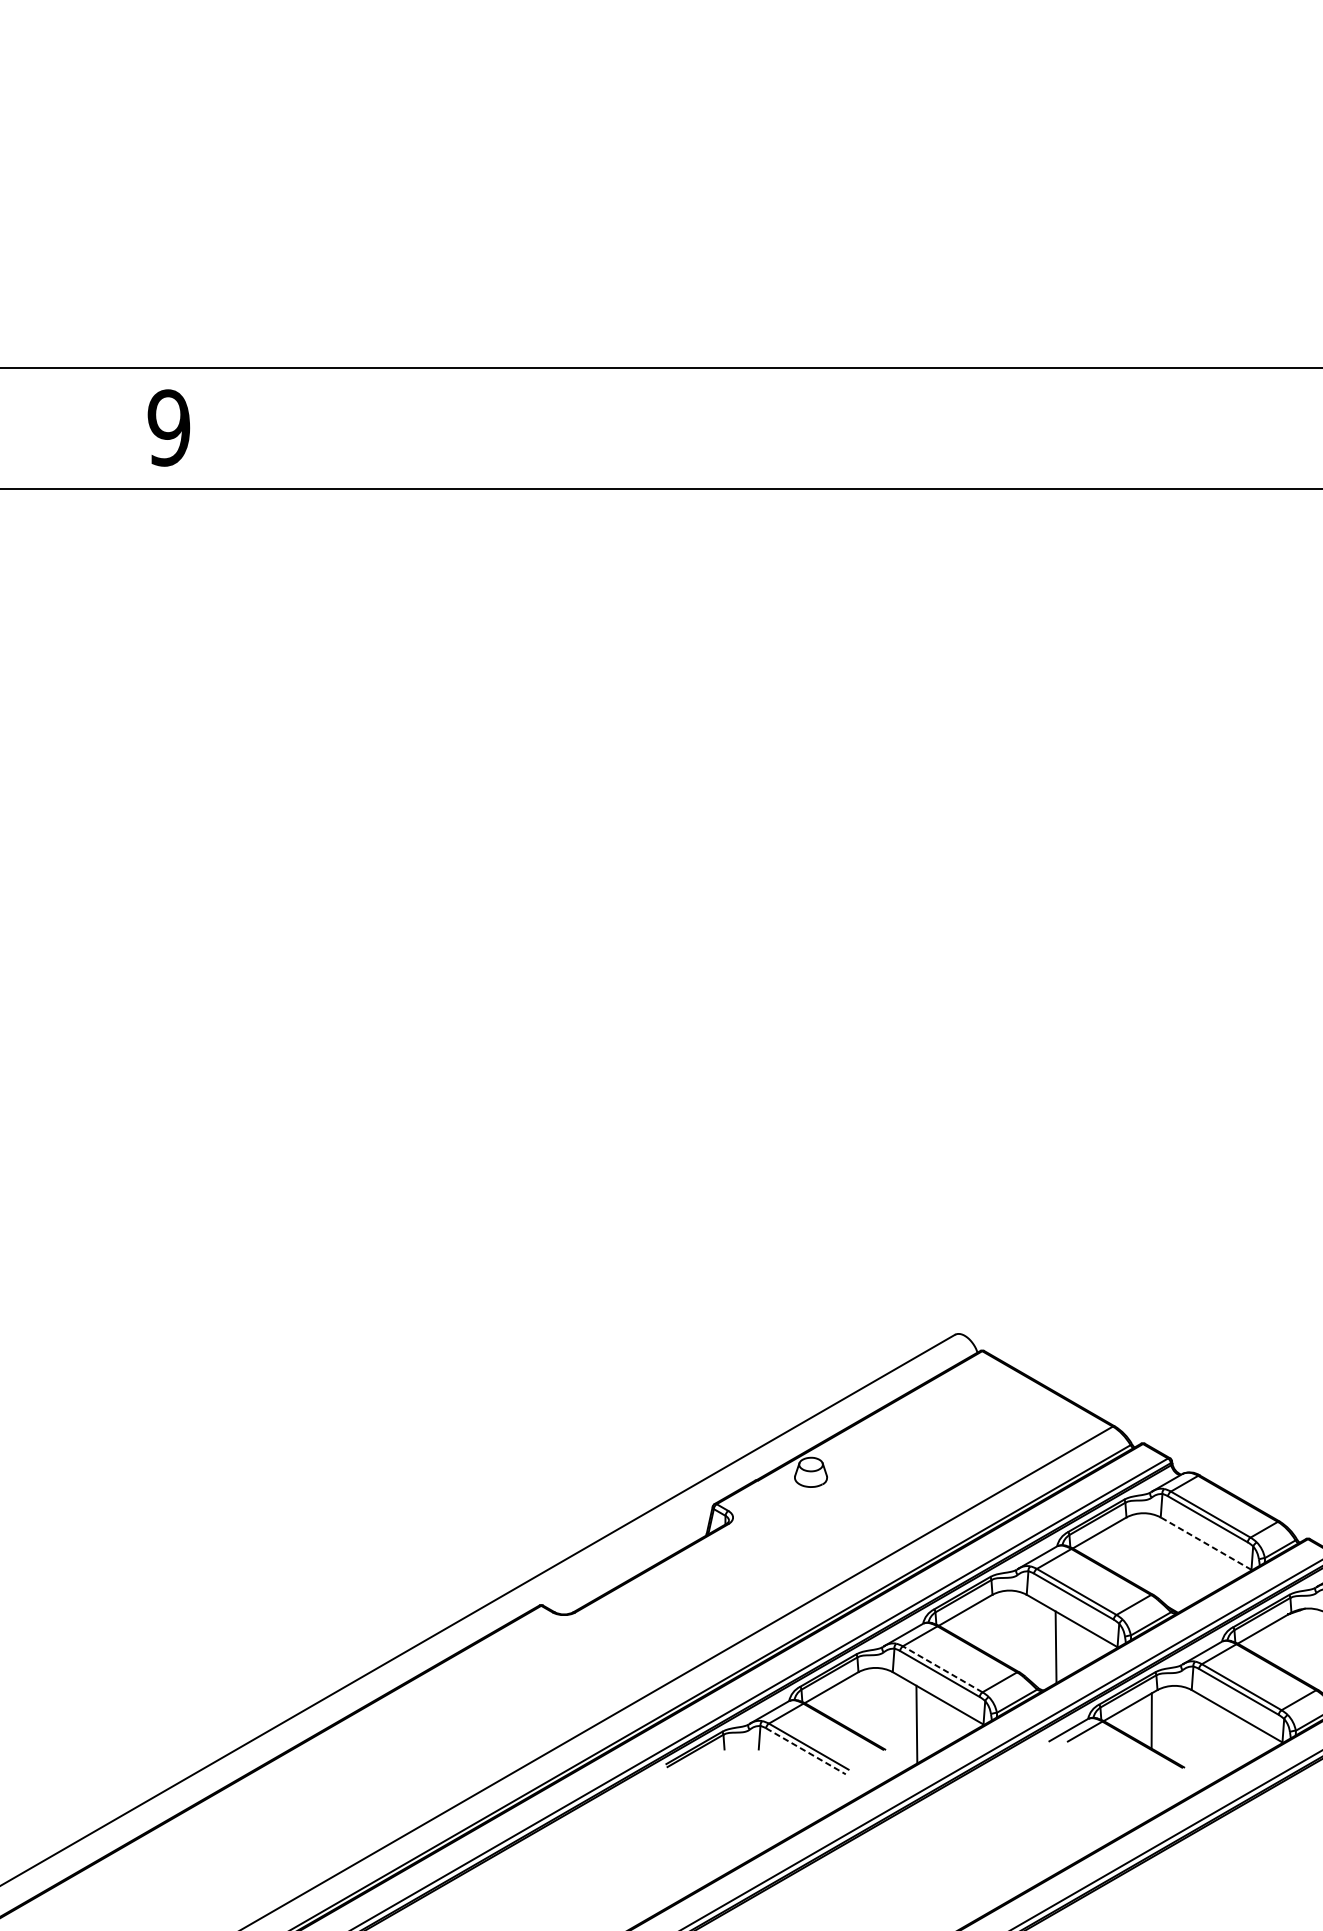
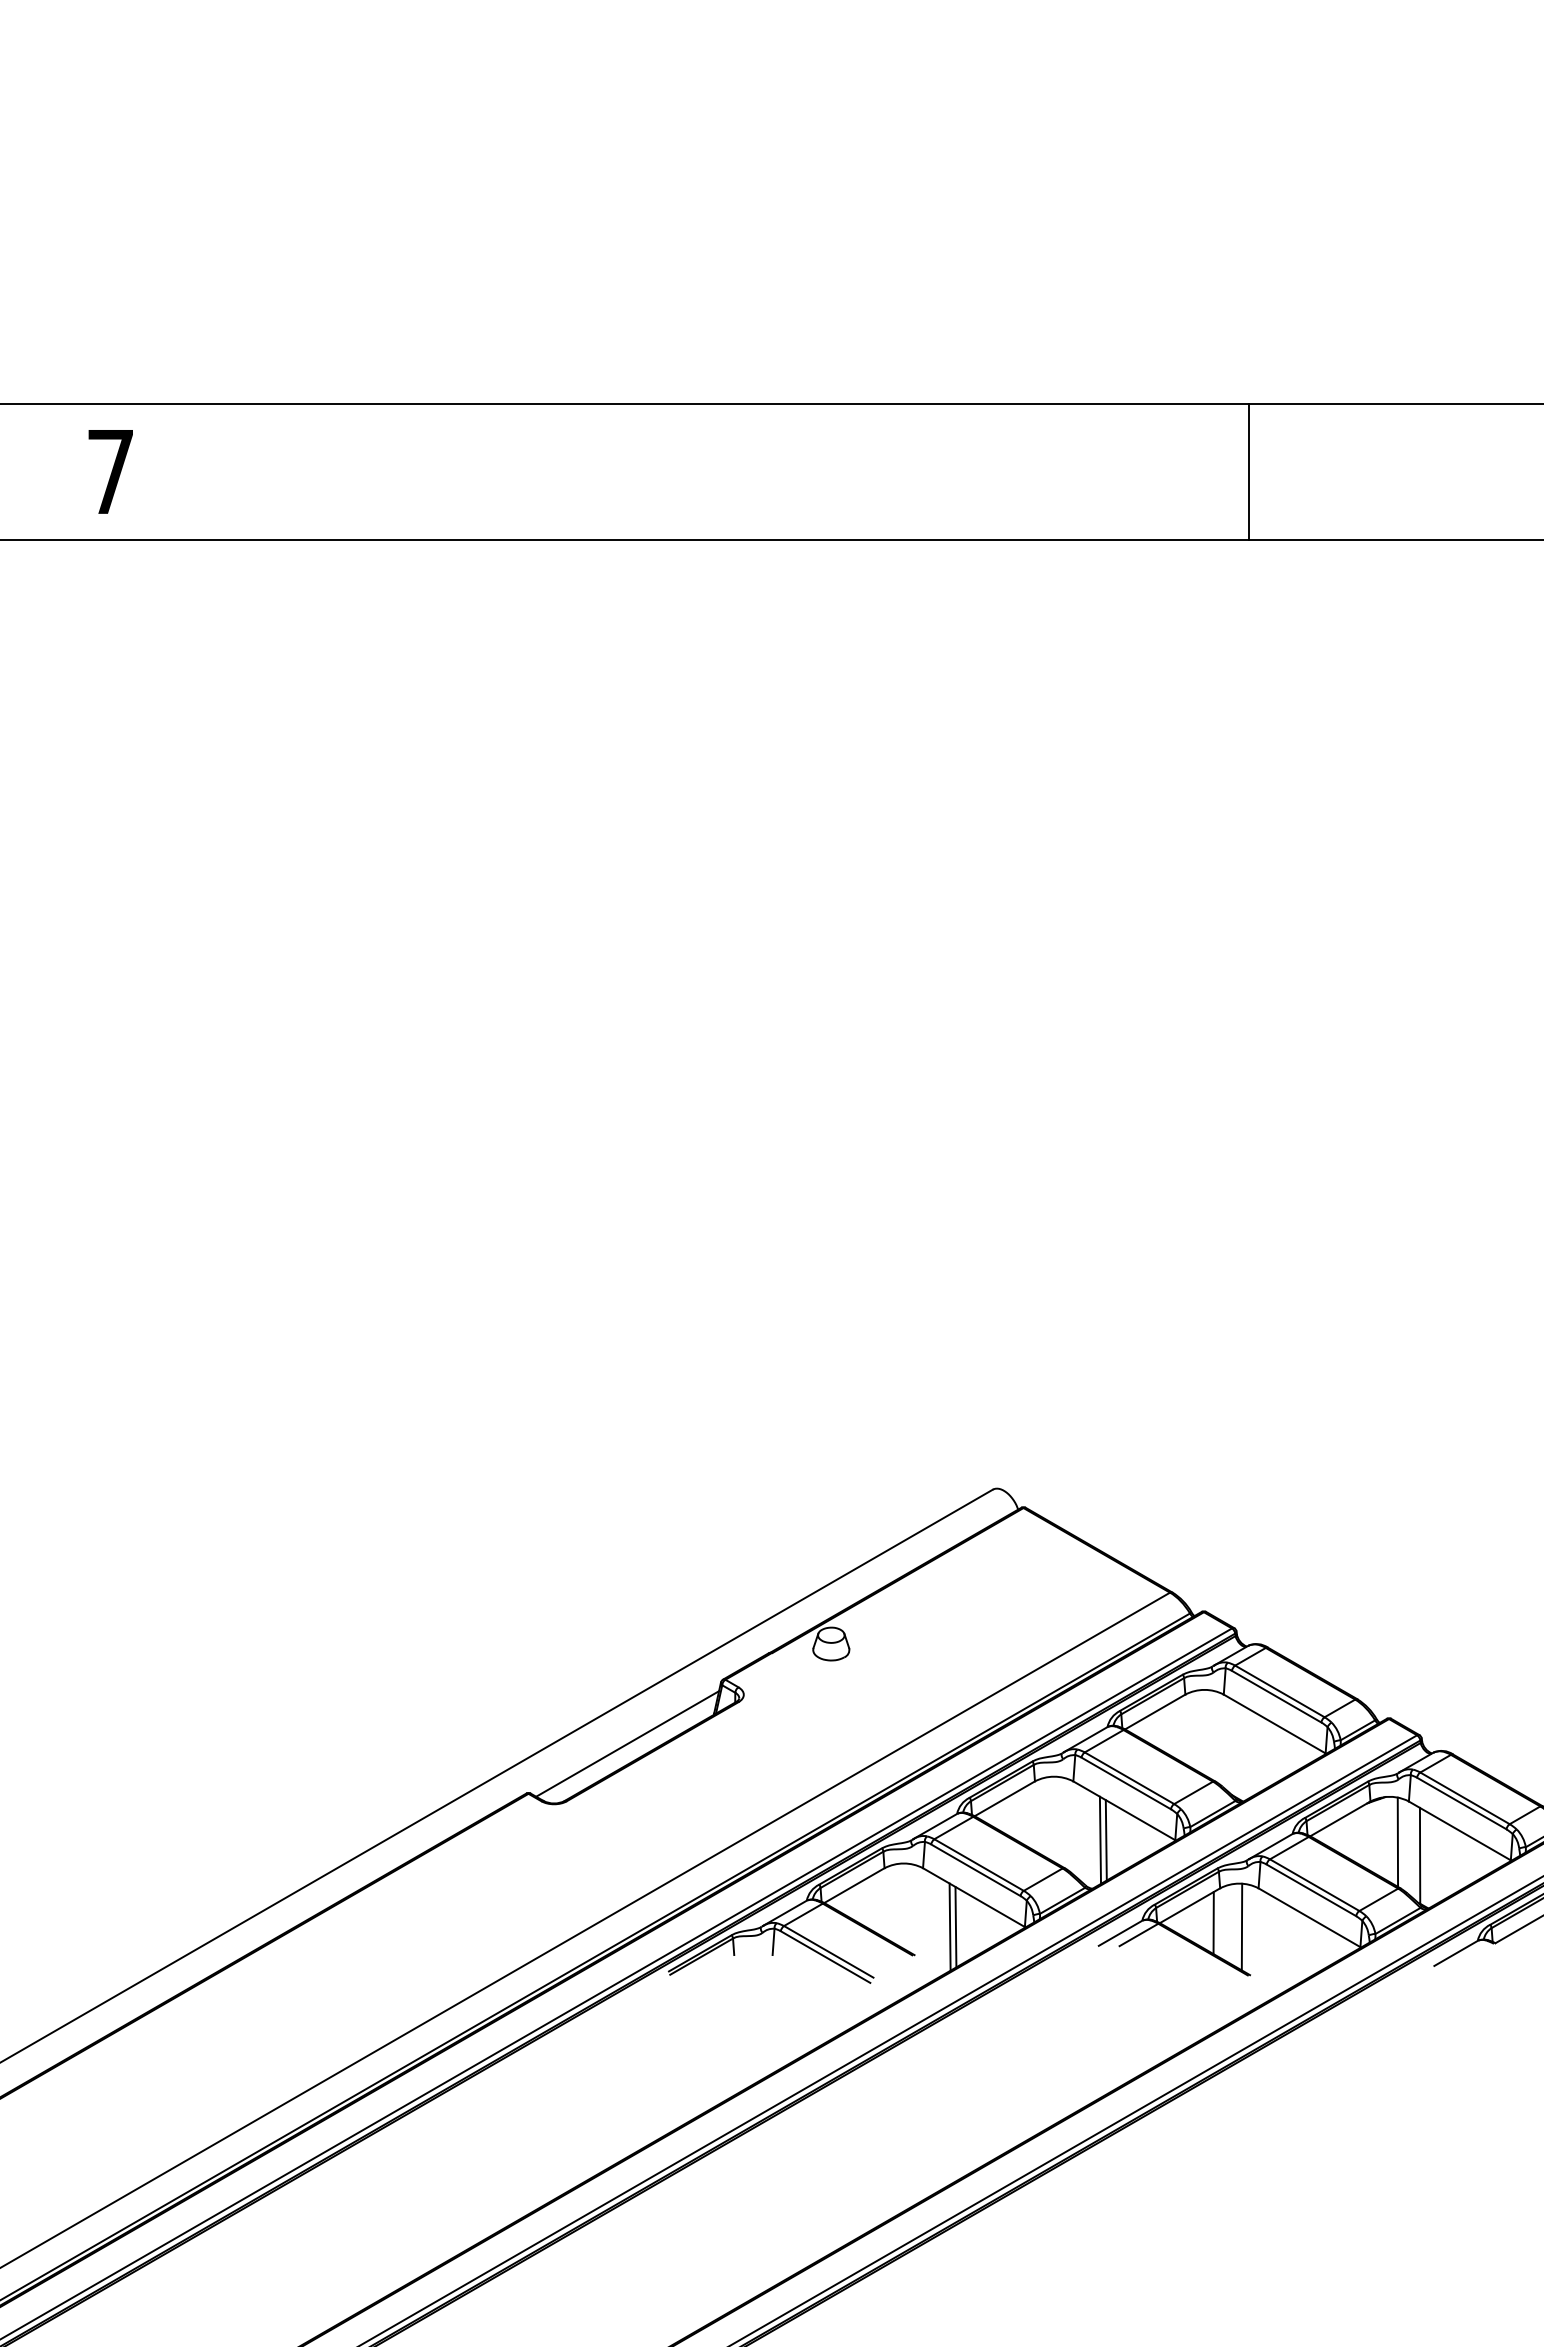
text: (168, 427) -> (110, 471), 9 -> 7
line: (1183, 428) -> (1249, 472), added
line: (1205, 1544) -> (1274, 1724), dashed -> solid
line: (629, 1560) -> (627, 1743), added
line: (1050, 1646) -> (1100, 1839), added
line: (1315, 1648) -> (1397, 1841), added
line: (943, 1669) -> (979, 1865), dashed -> solid
line: (921, 1724) -> (955, 1926), added
line: (1176, 1724) -> (1241, 1926), added
line: (805, 1751) -> (825, 1957), dashed -> solid

